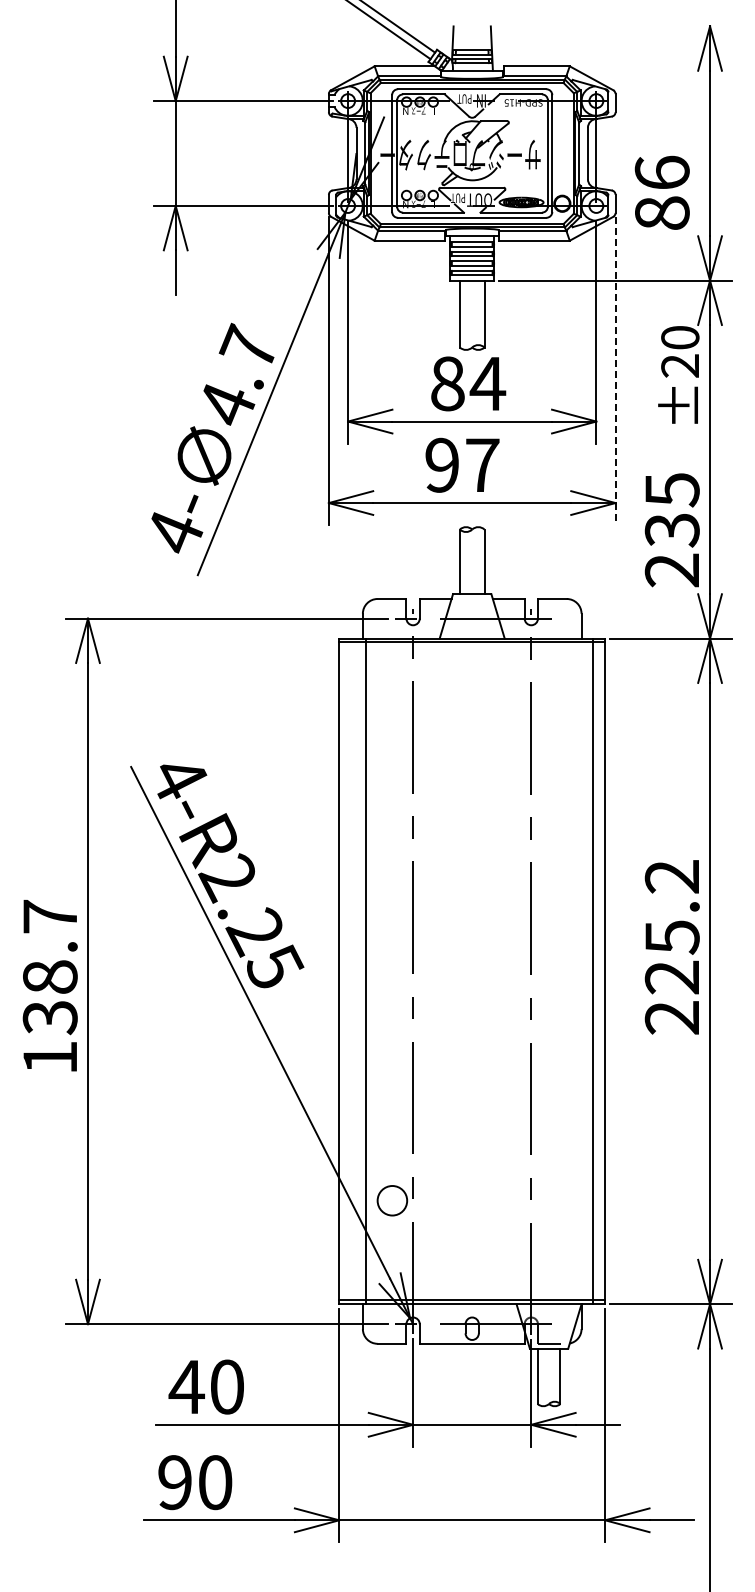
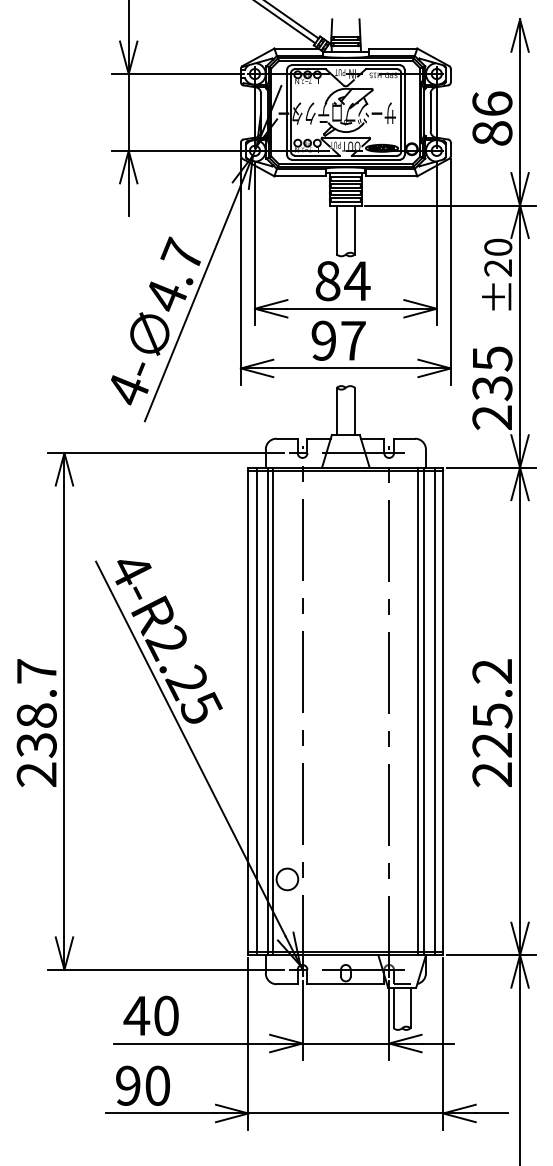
text: (661, 192) -> (491, 118), moved
line: (615, 371) -> (450, 272), dashed -> solid
text: (671, 947) -> (491, 723), moved
line: (351, 971) -> (257, 711), added
line: (373, 971) -> (273, 711), added
line: (571, 971) -> (418, 711), added
line: (578, 971) -> (423, 711), added
text: (49, 1057) -> (36, 774), 138.7 -> 238.7

